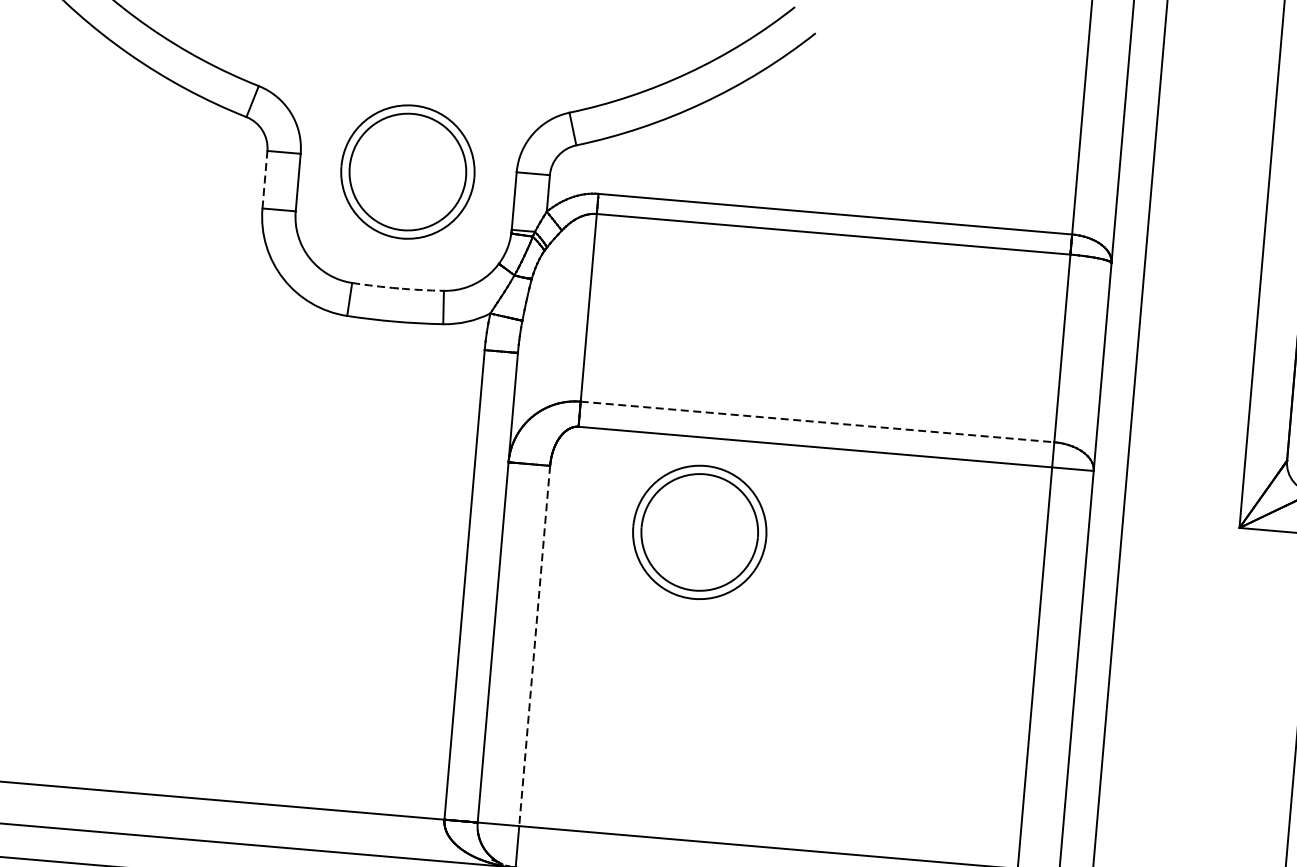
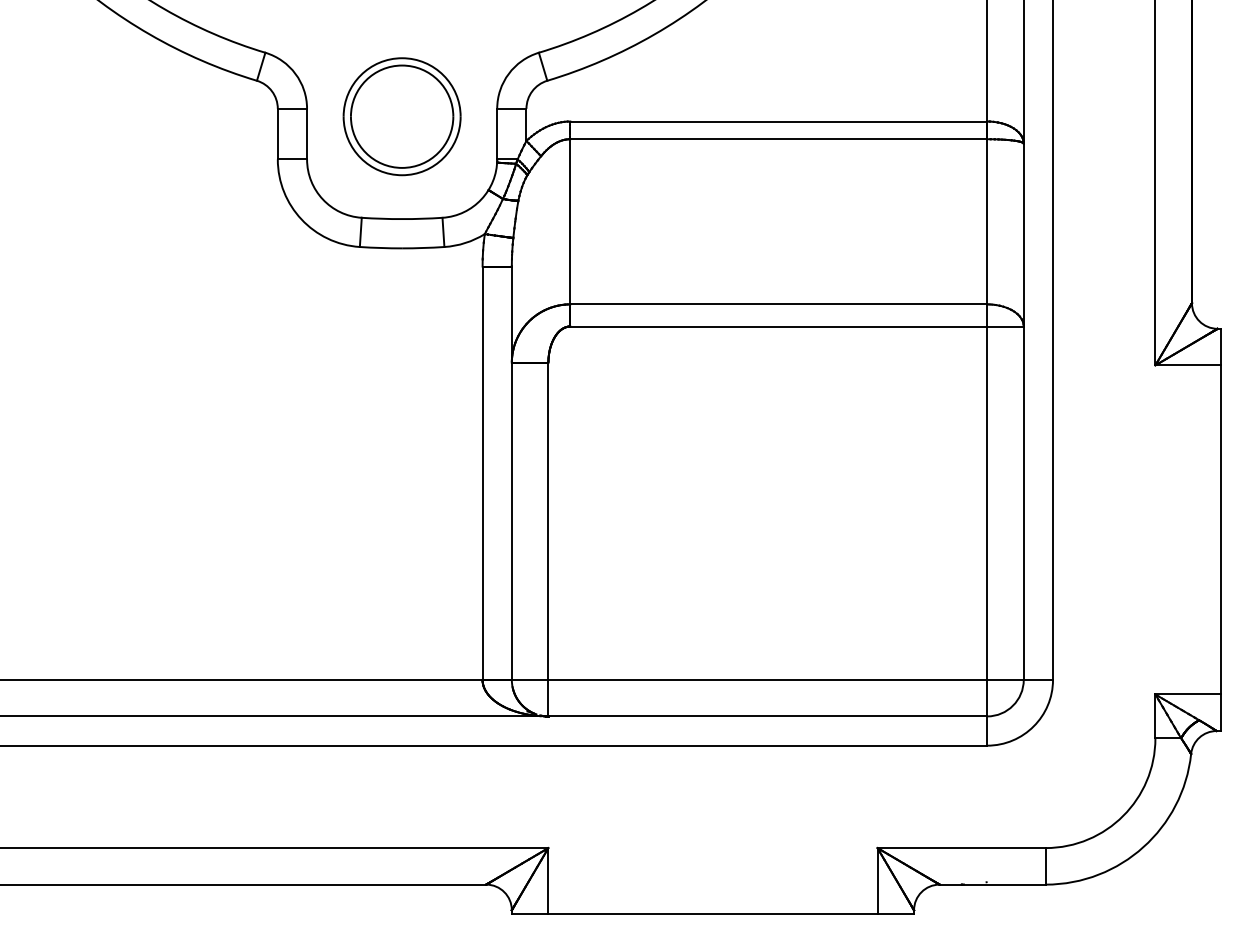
line: (264, 178) -> (277, 133), dashed -> solid
arc: (398, 288) -> (402, 219), dashed -> solid
line: (818, 422) -> (779, 304), dashed -> solid
part: (699, 532) -> (683, 409), removed
line: (534, 646) -> (548, 521), dashed -> solid

